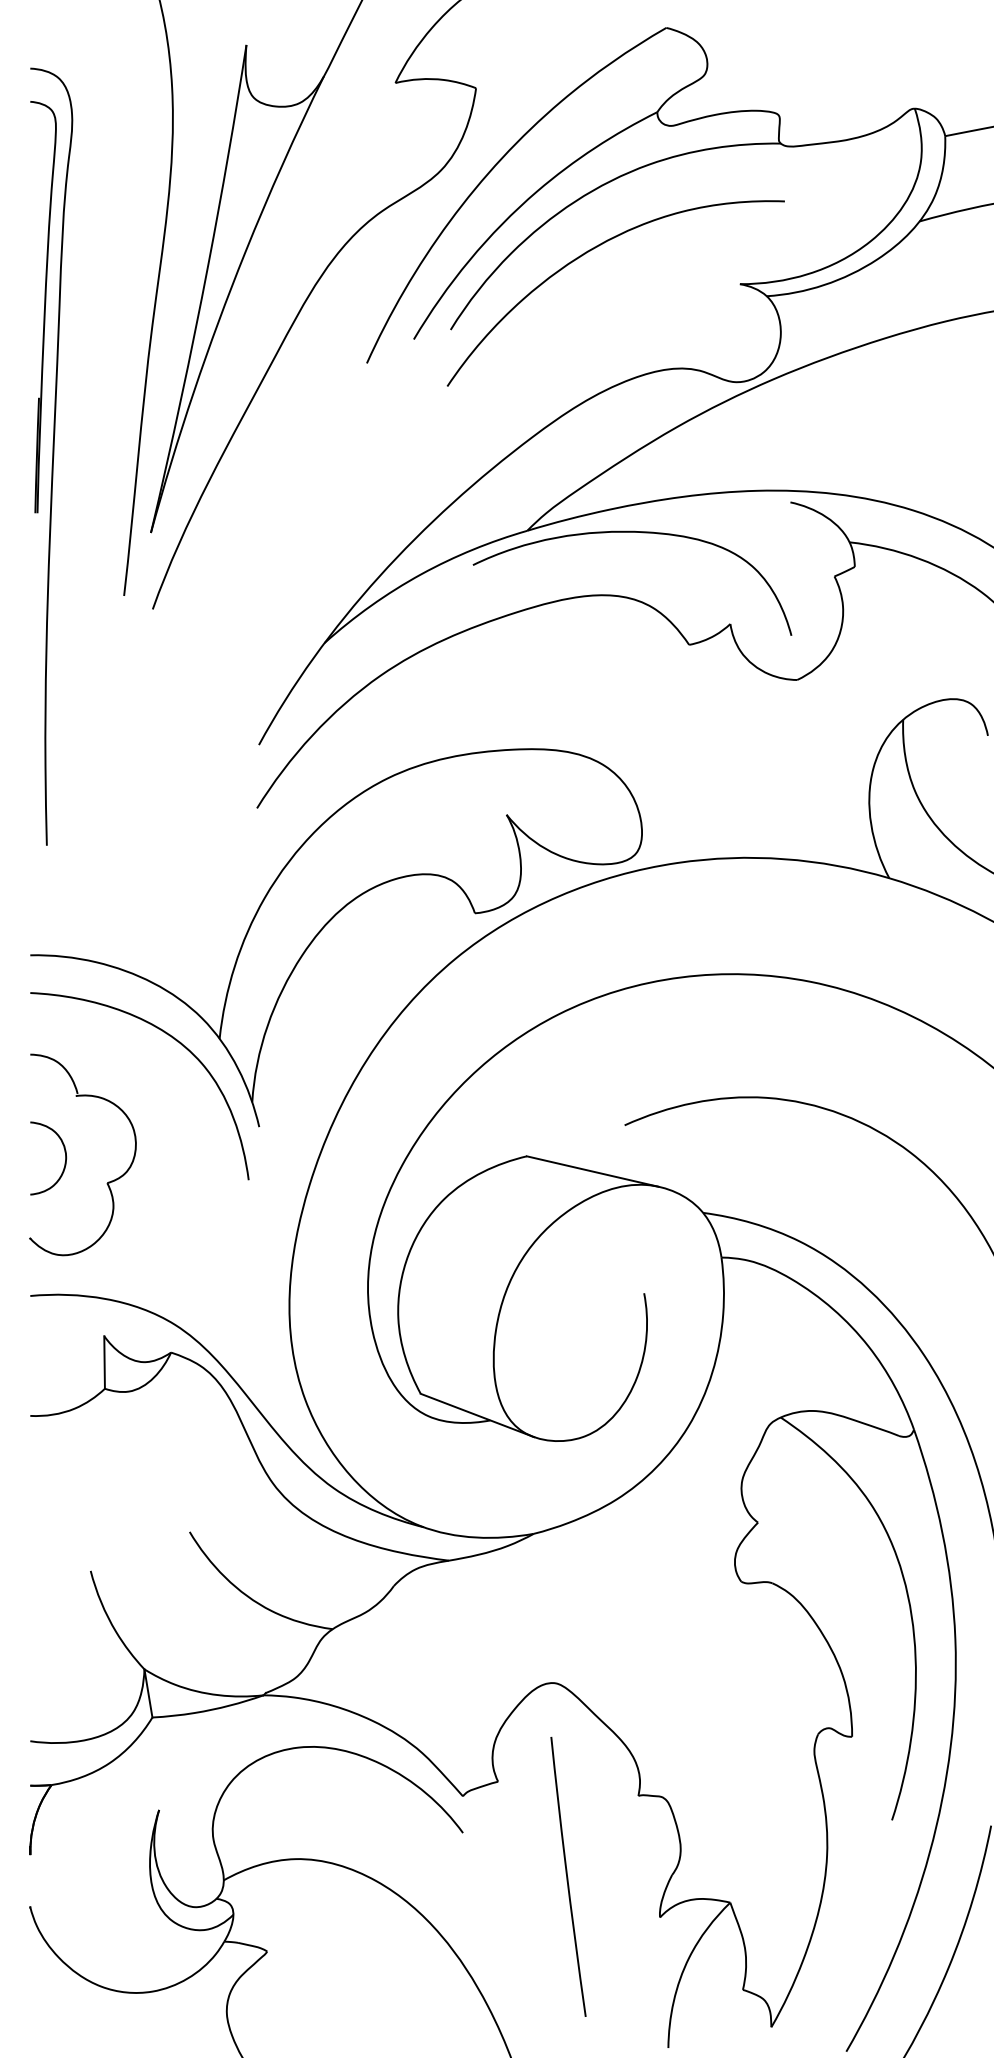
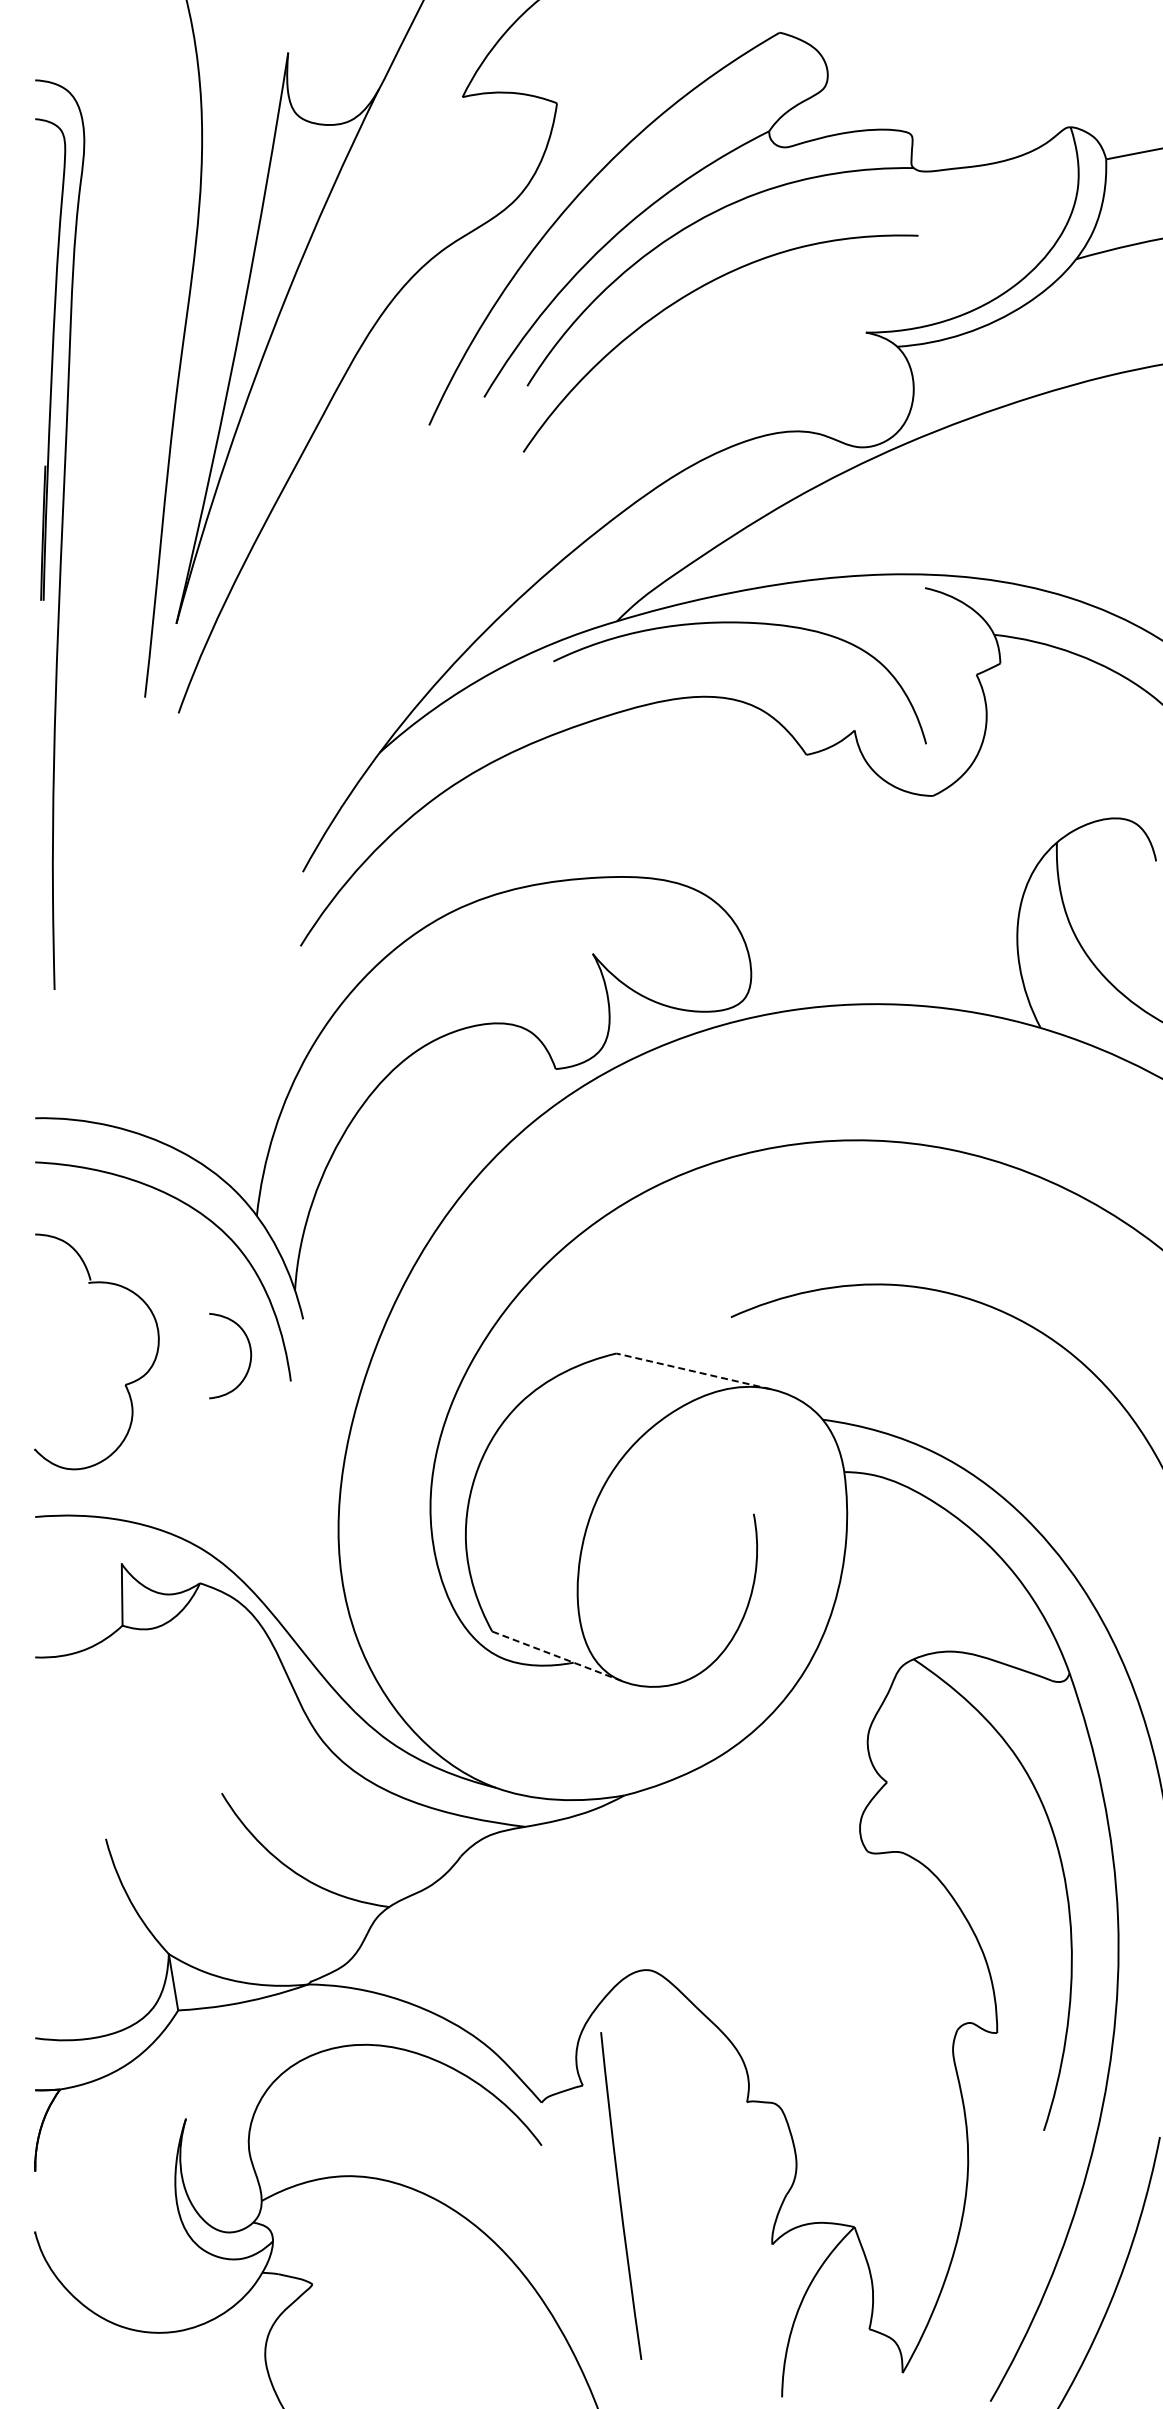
part: (64, 1162) -> (249, 1360), moved
line: (592, 1171) -> (693, 1371), solid -> dashed
line: (478, 1415) -> (559, 1657), solid -> dashed
curve: (567, 1876) -> (620, 2195), moved

